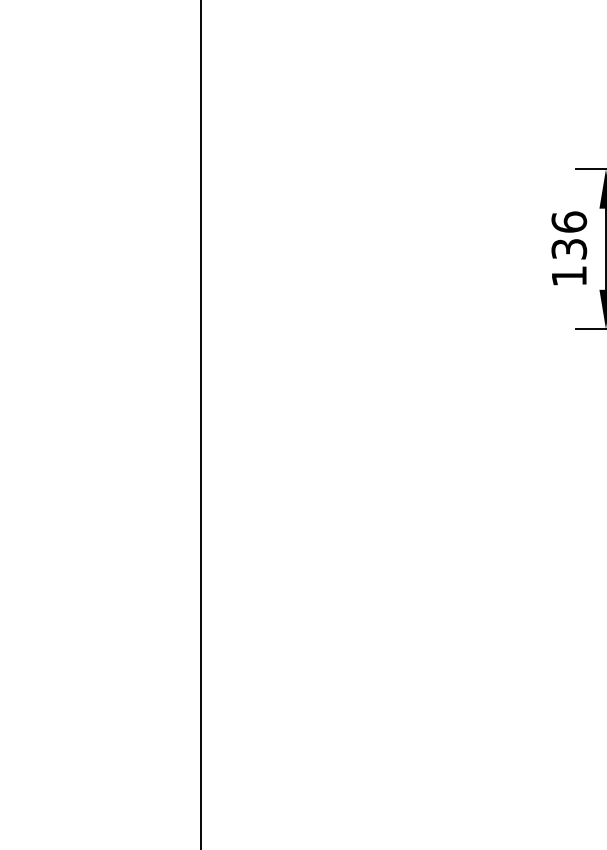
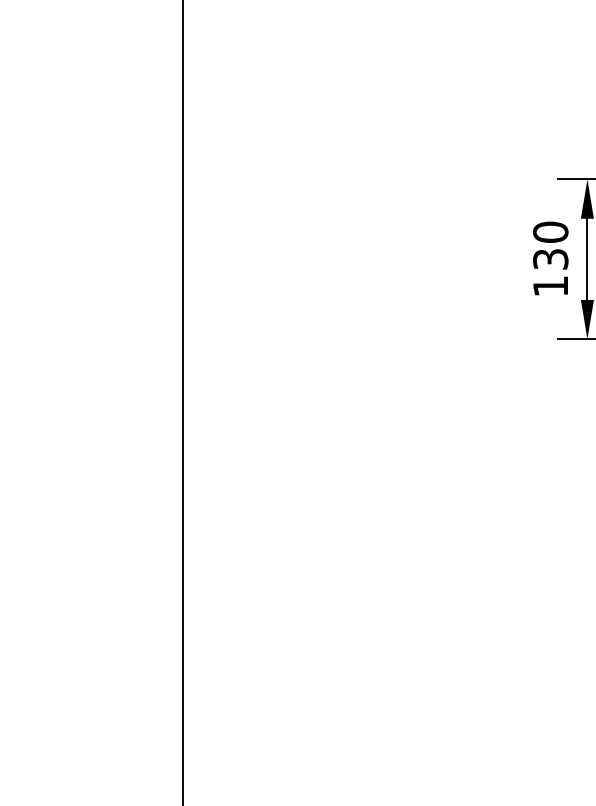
text: (568, 221) -> (549, 231), 136 -> 130

